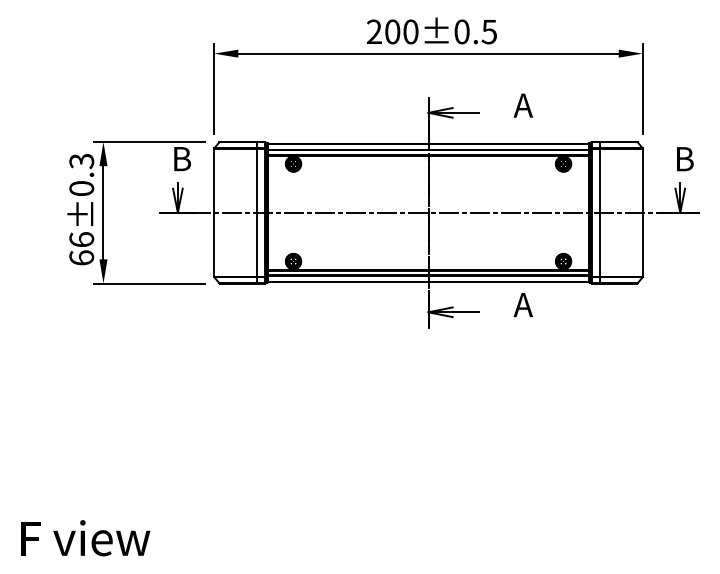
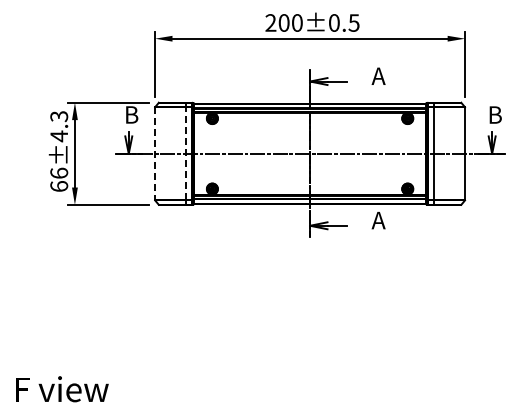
text: (82, 188) -> (59, 136), 66±0.3 -> 66±4.3
line: (257, 212) -> (186, 153), solid -> dashed
line: (214, 213) -> (155, 154), solid -> dashed

